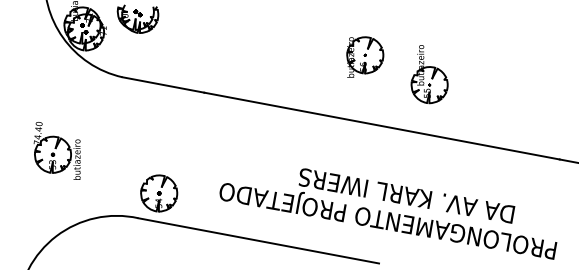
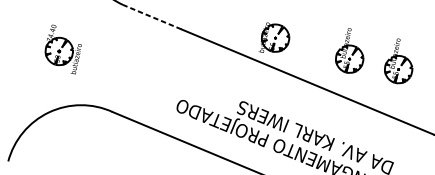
part: (365, 56) -> (275, 39), moved
part: (495, 74) -> (400, 61), added
line: (163, 84) -> (152, 16), solid -> dashed
part: (159, 193) -> (132, 97), removed

